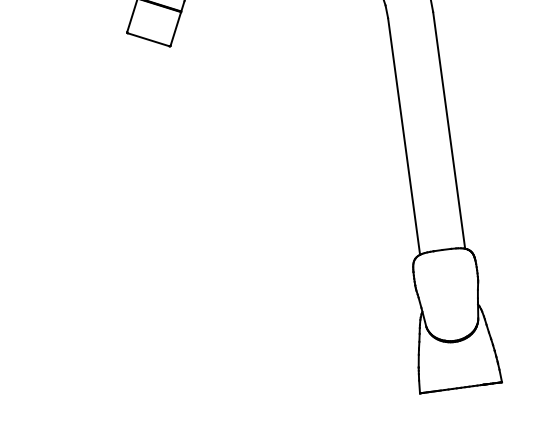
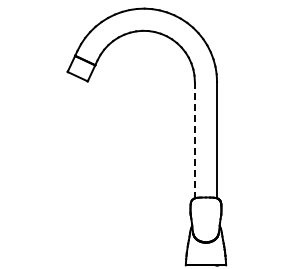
line: (403, 137) -> (194, 140), solid -> dashed

